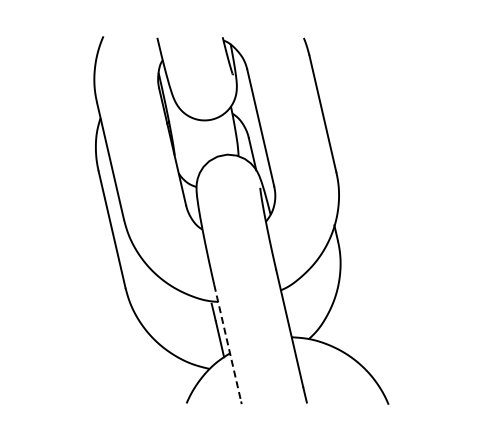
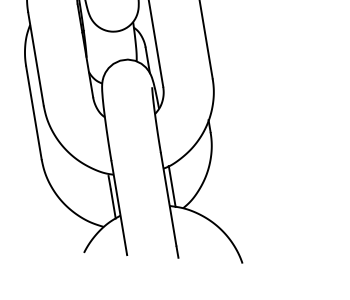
line: (293, 311) -> (172, 185), added
line: (227, 343) -> (119, 207), dashed -> solid

